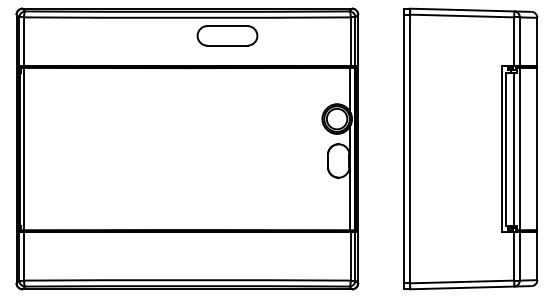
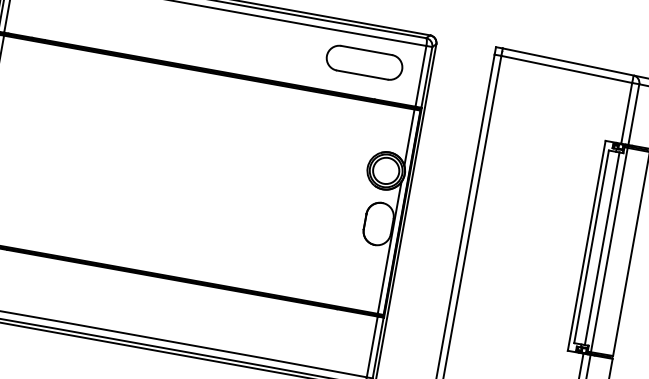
part: (227, 35) -> (364, 62), moved

